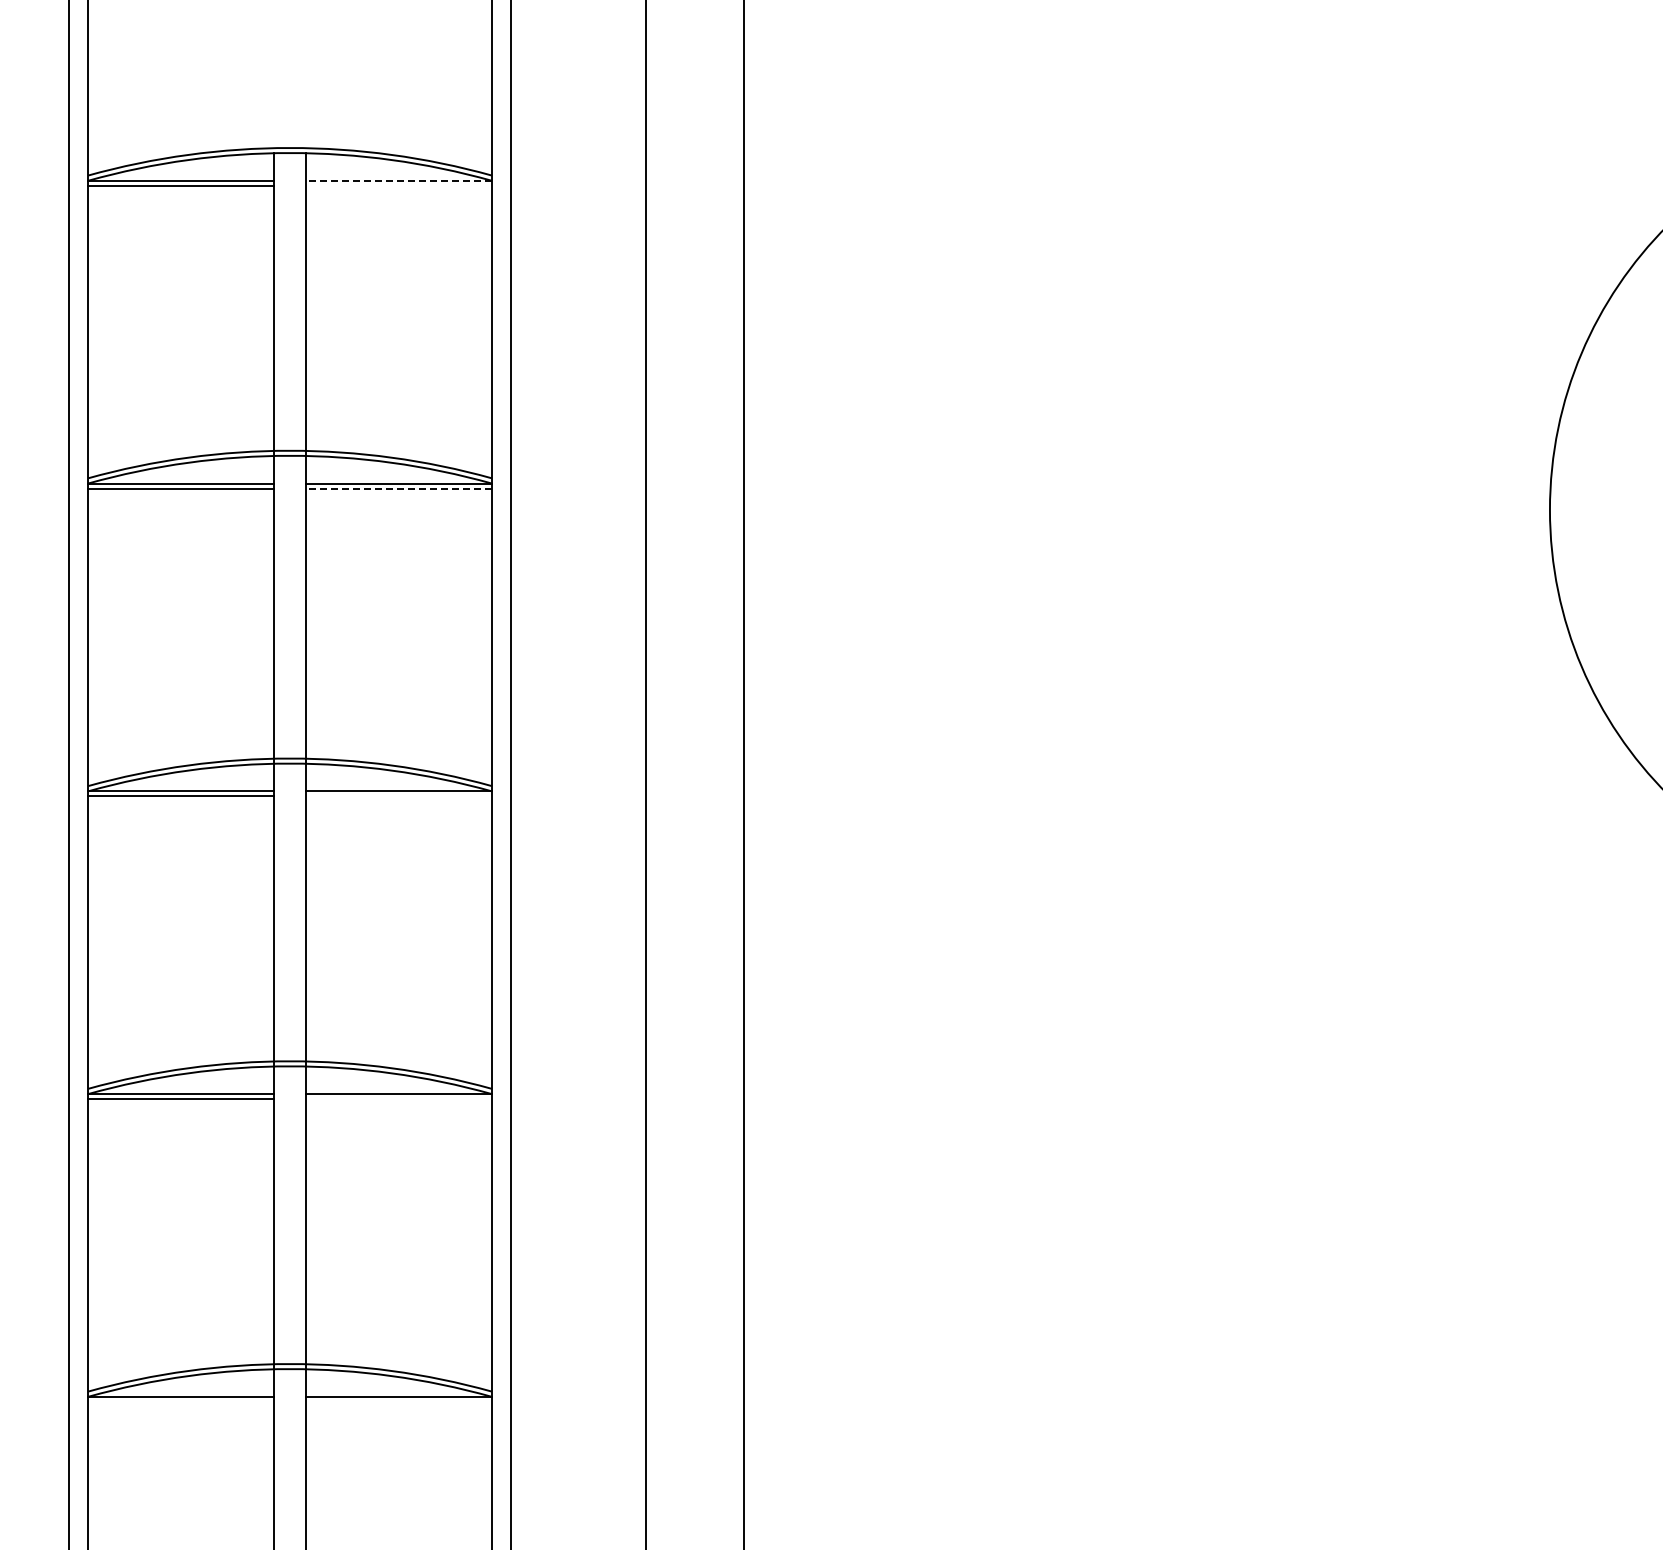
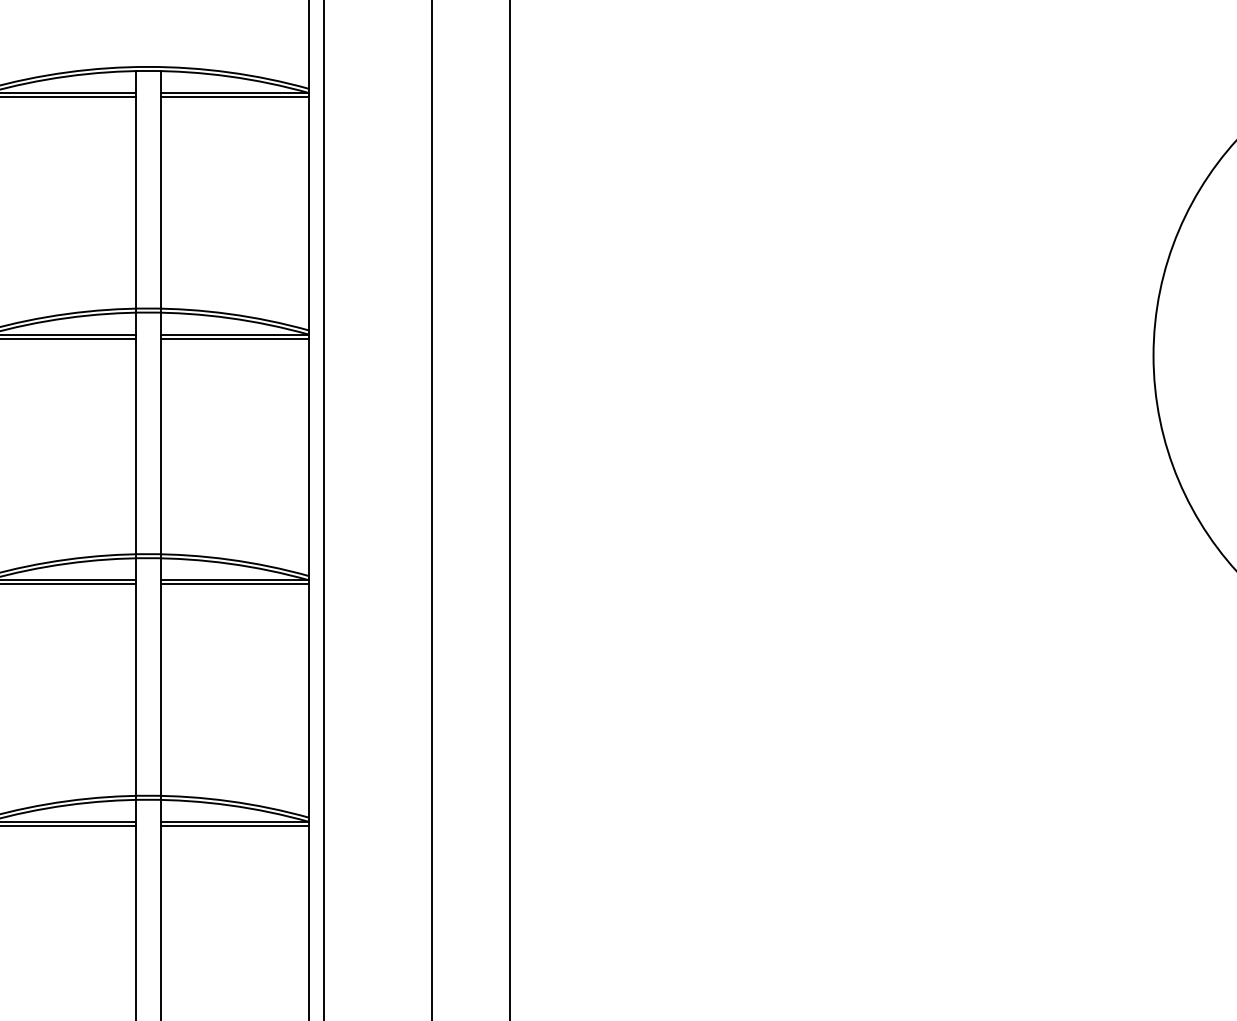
line: (398, 180) -> (234, 92), dashed -> solid
line: (398, 185) -> (234, 96), added
line: (398, 488) -> (234, 338), dashed -> solid
line: (398, 796) -> (234, 584), added
line: (398, 1099) -> (234, 826), added

